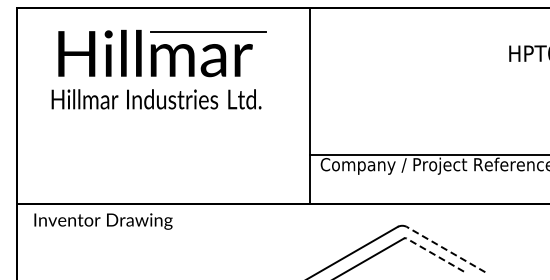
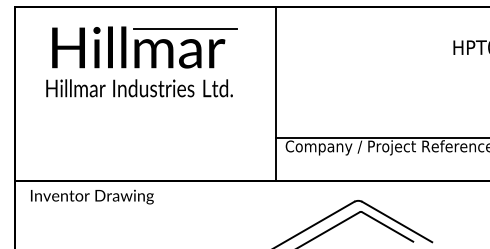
line: (445, 249) -> (396, 221), dashed -> solid
line: (434, 254) -> (386, 226), dashed -> solid

